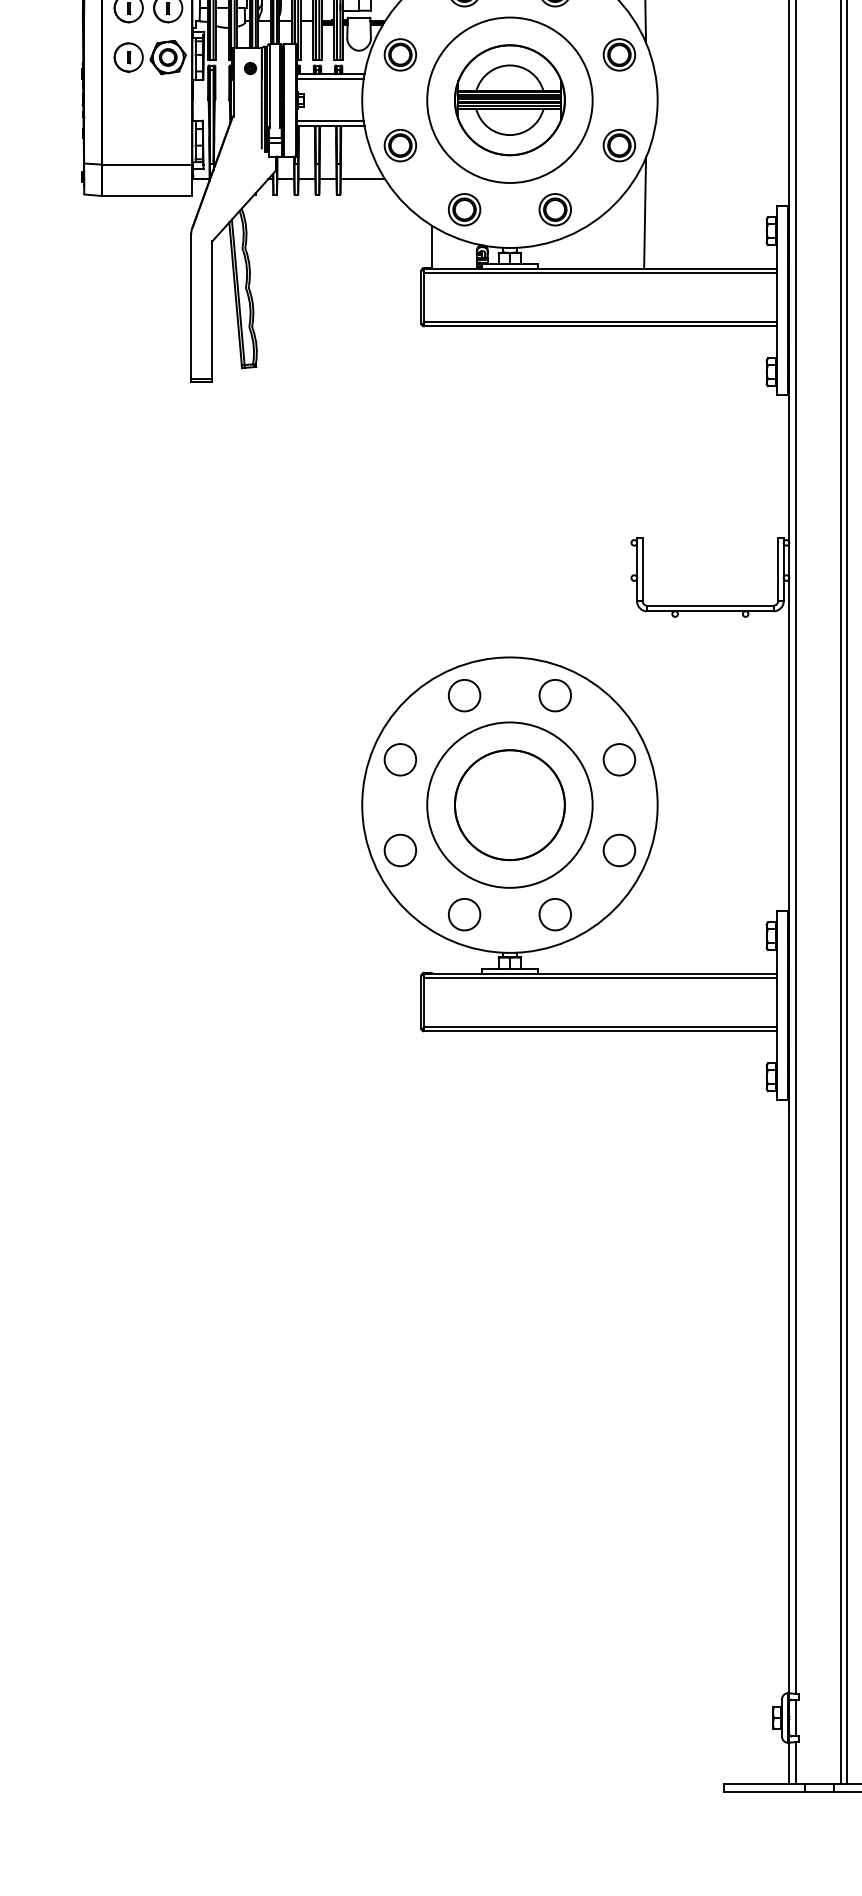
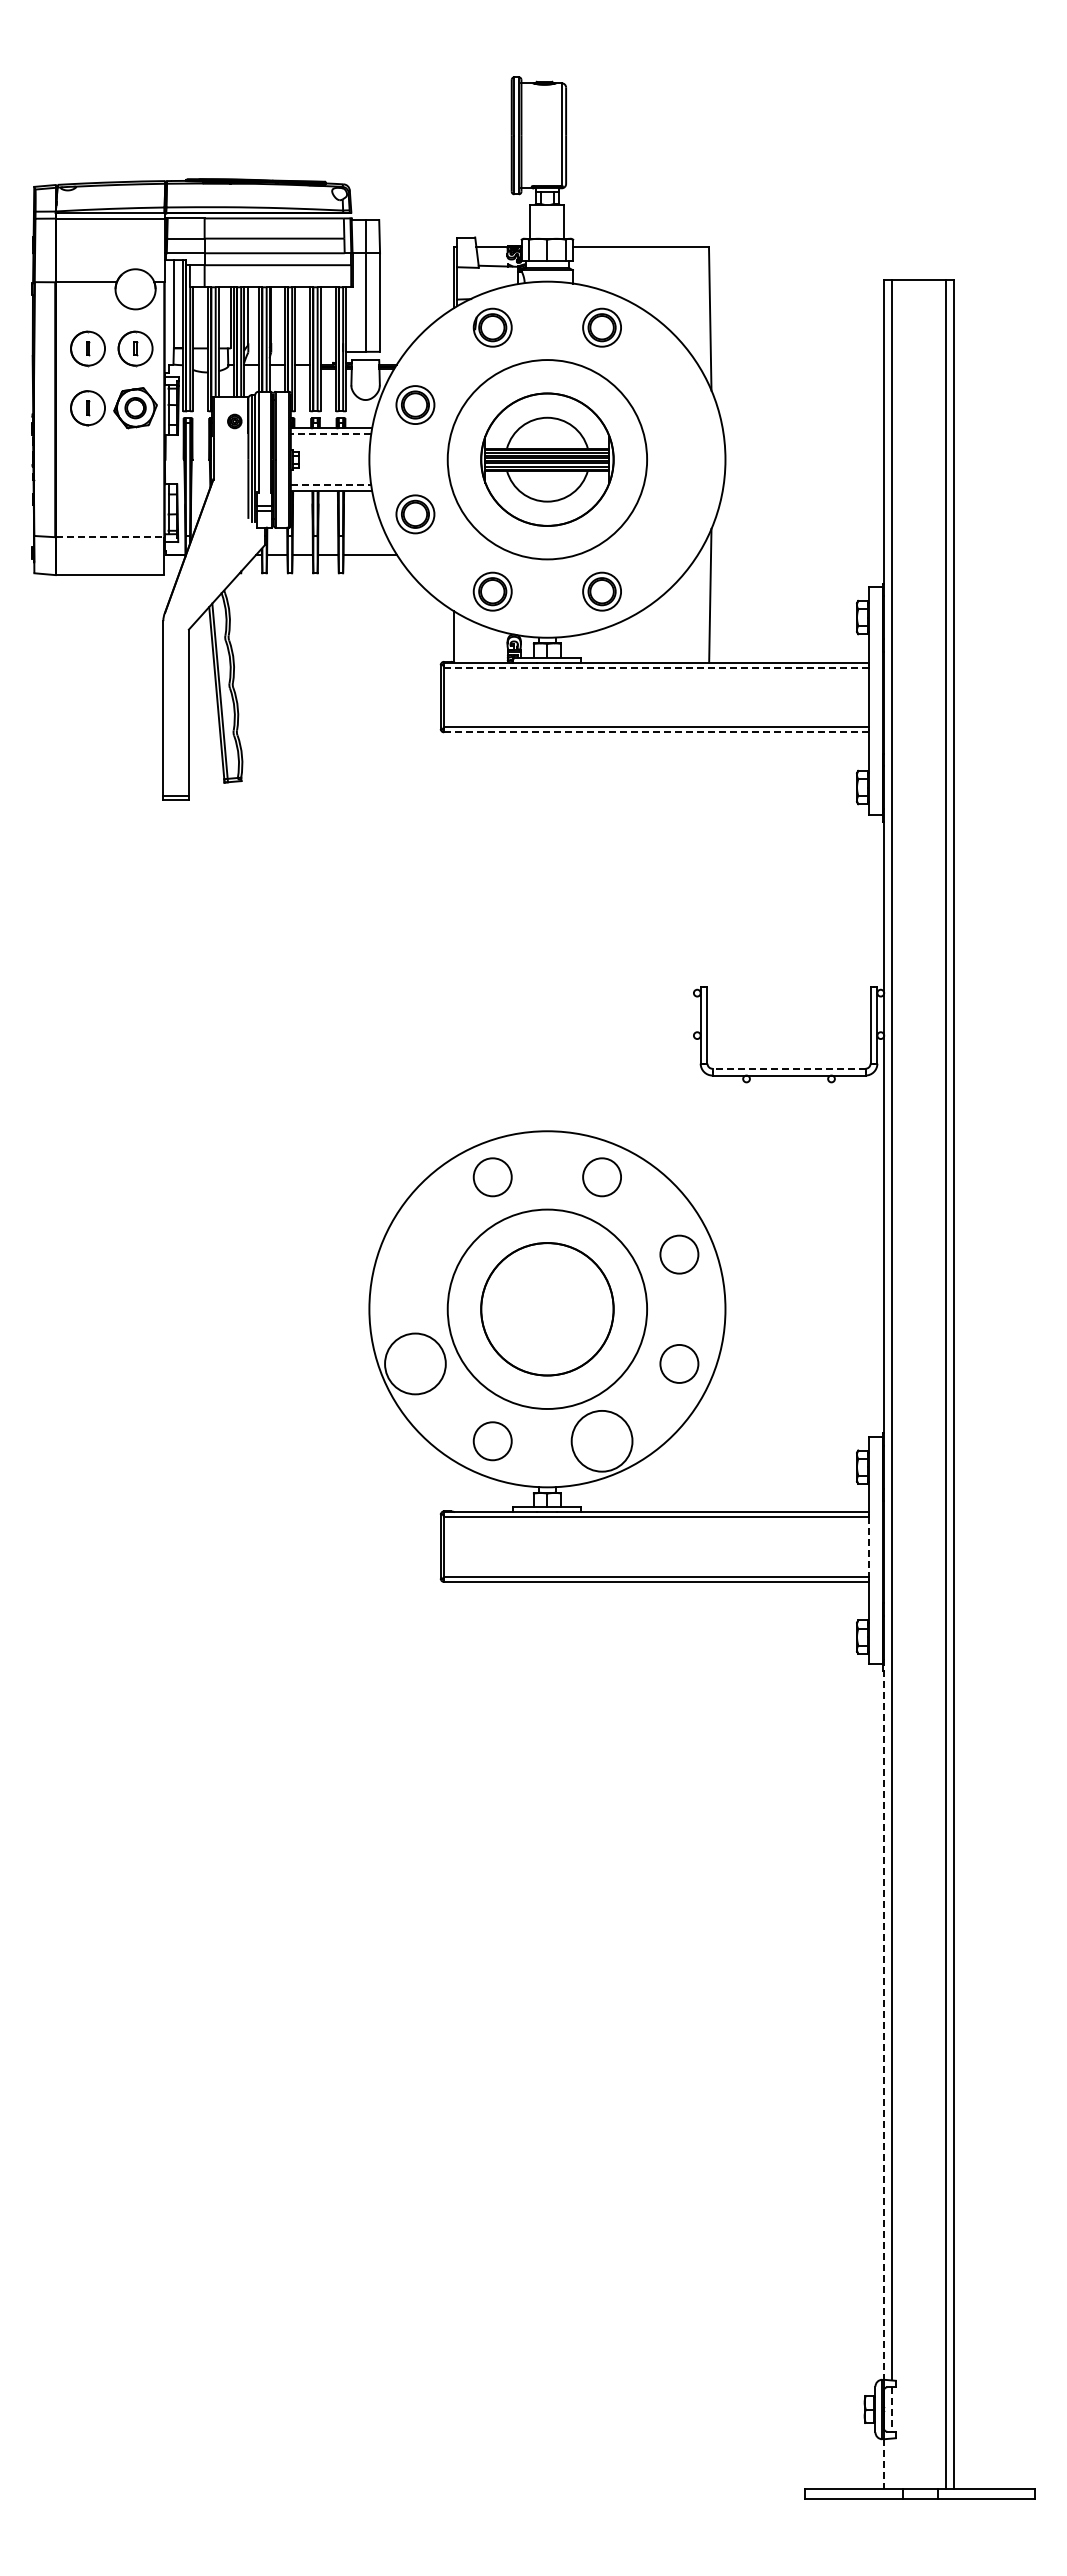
part: (619, 54) -> (679, 404), removed
line: (329, 79) -> (330, 434), solid -> dashed
line: (330, 121) -> (331, 485), solid -> dashed
part: (619, 145) -> (679, 514), removed
line: (147, 164) -> (110, 537), solid -> dashed
line: (601, 272) -> (657, 667), solid -> dashed
line: (601, 326) -> (657, 732), solid -> dashed
line: (709, 605) -> (788, 1068), solid -> dashed
circle: (400, 759) -> (415, 1254), removed
circle: (400, 850) -> (415, 1363), size x1.6
circle: (555, 914) -> (602, 1441), size x1.6
line: (776, 1002) -> (868, 1547), solid -> dashed
line: (789, 1394) -> (884, 2019), solid -> dashed
line: (795, 1718) -> (891, 2410), solid -> dashed
line: (789, 1762) -> (884, 2463), solid -> dashed
line: (795, 1762) -> (891, 2463), removed

